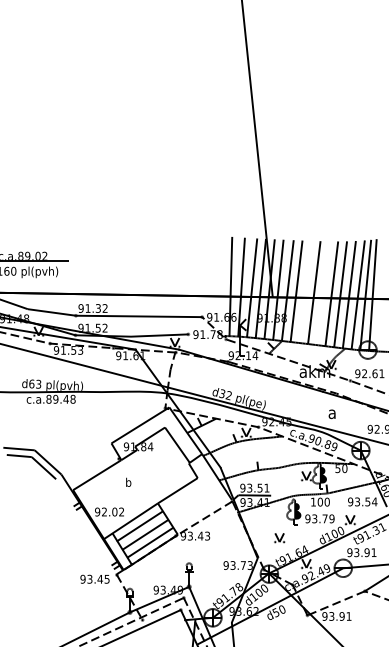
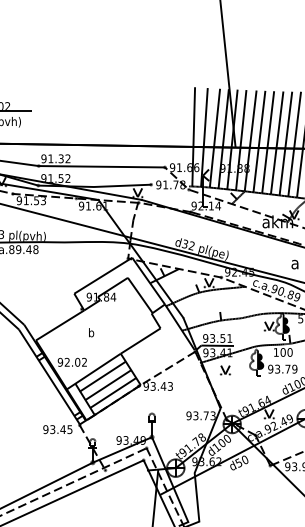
line: (305, 291) -> (268, 141), added
line: (322, 293) -> (285, 143), added
line: (86, 526) -> (49, 376), added
part: (279, 538) -> (225, 370), moved

